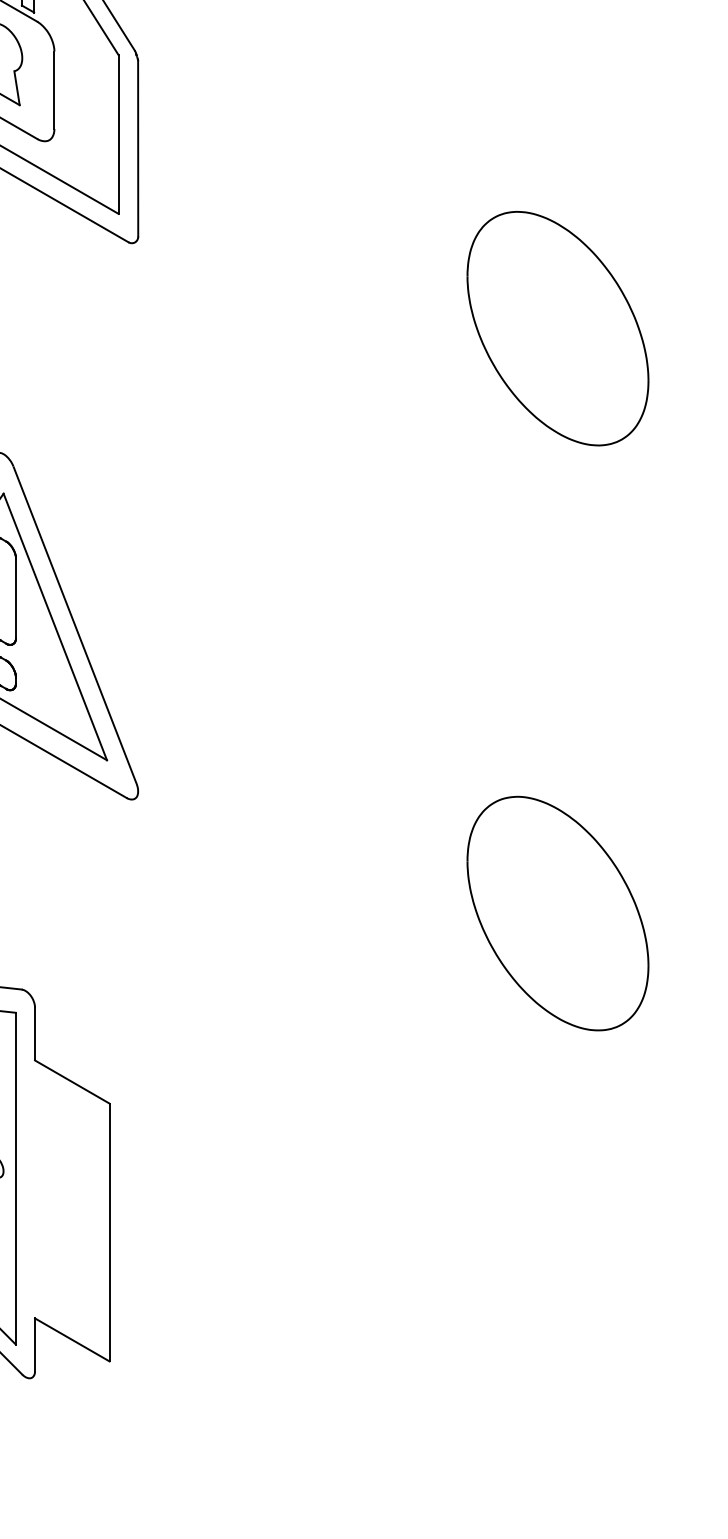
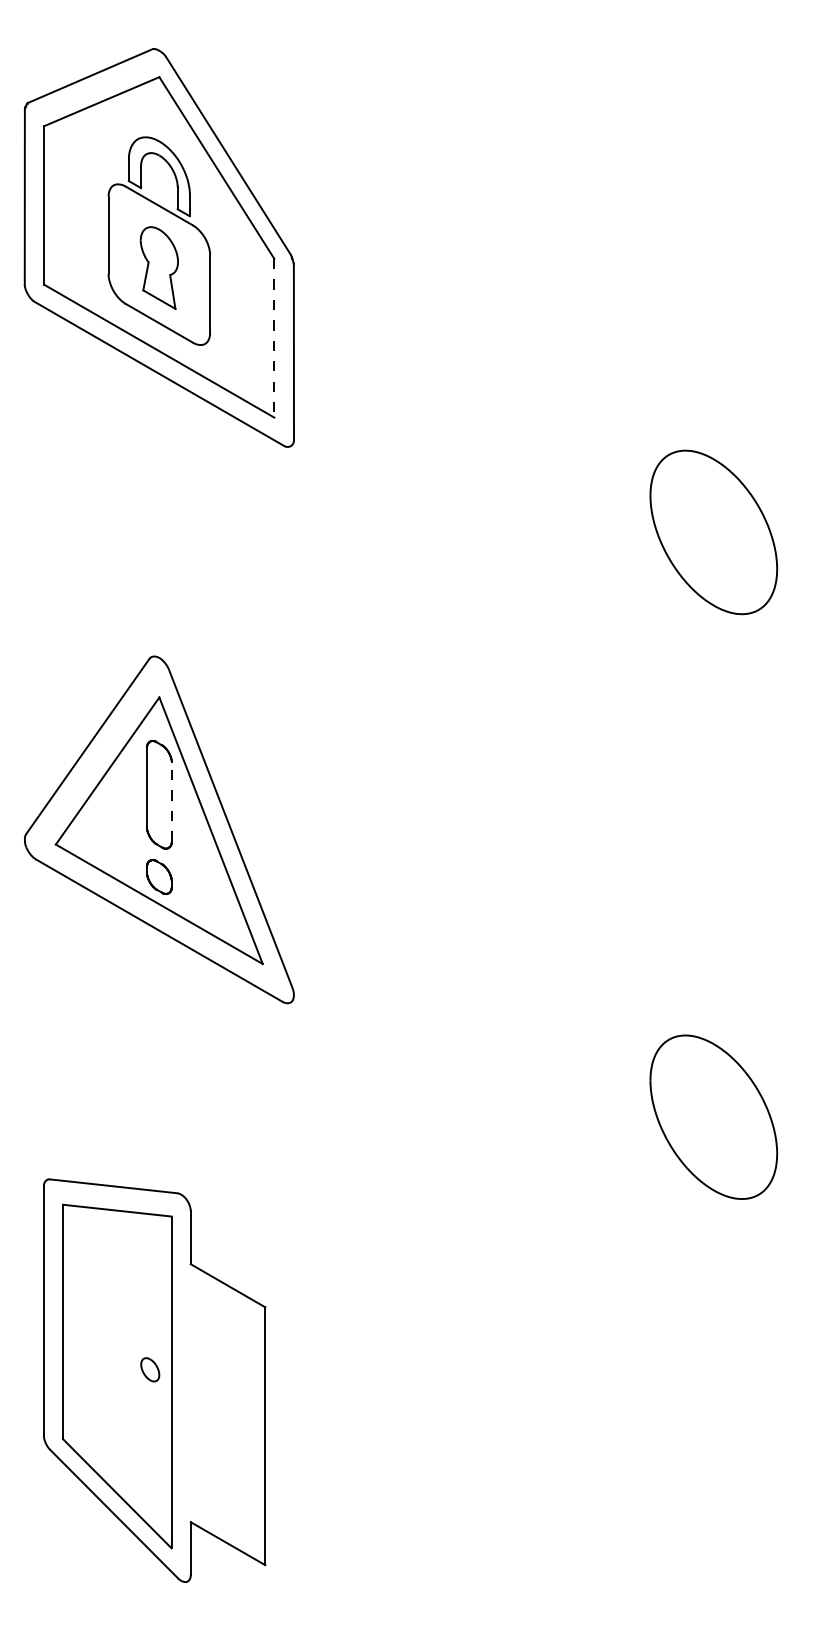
line: (118, 134) -> (274, 338), solid -> dashed
part: (557, 328) -> (713, 532), size x0.7
line: (15, 597) -> (171, 801), solid -> dashed
part: (557, 912) -> (713, 1116), size x0.7

